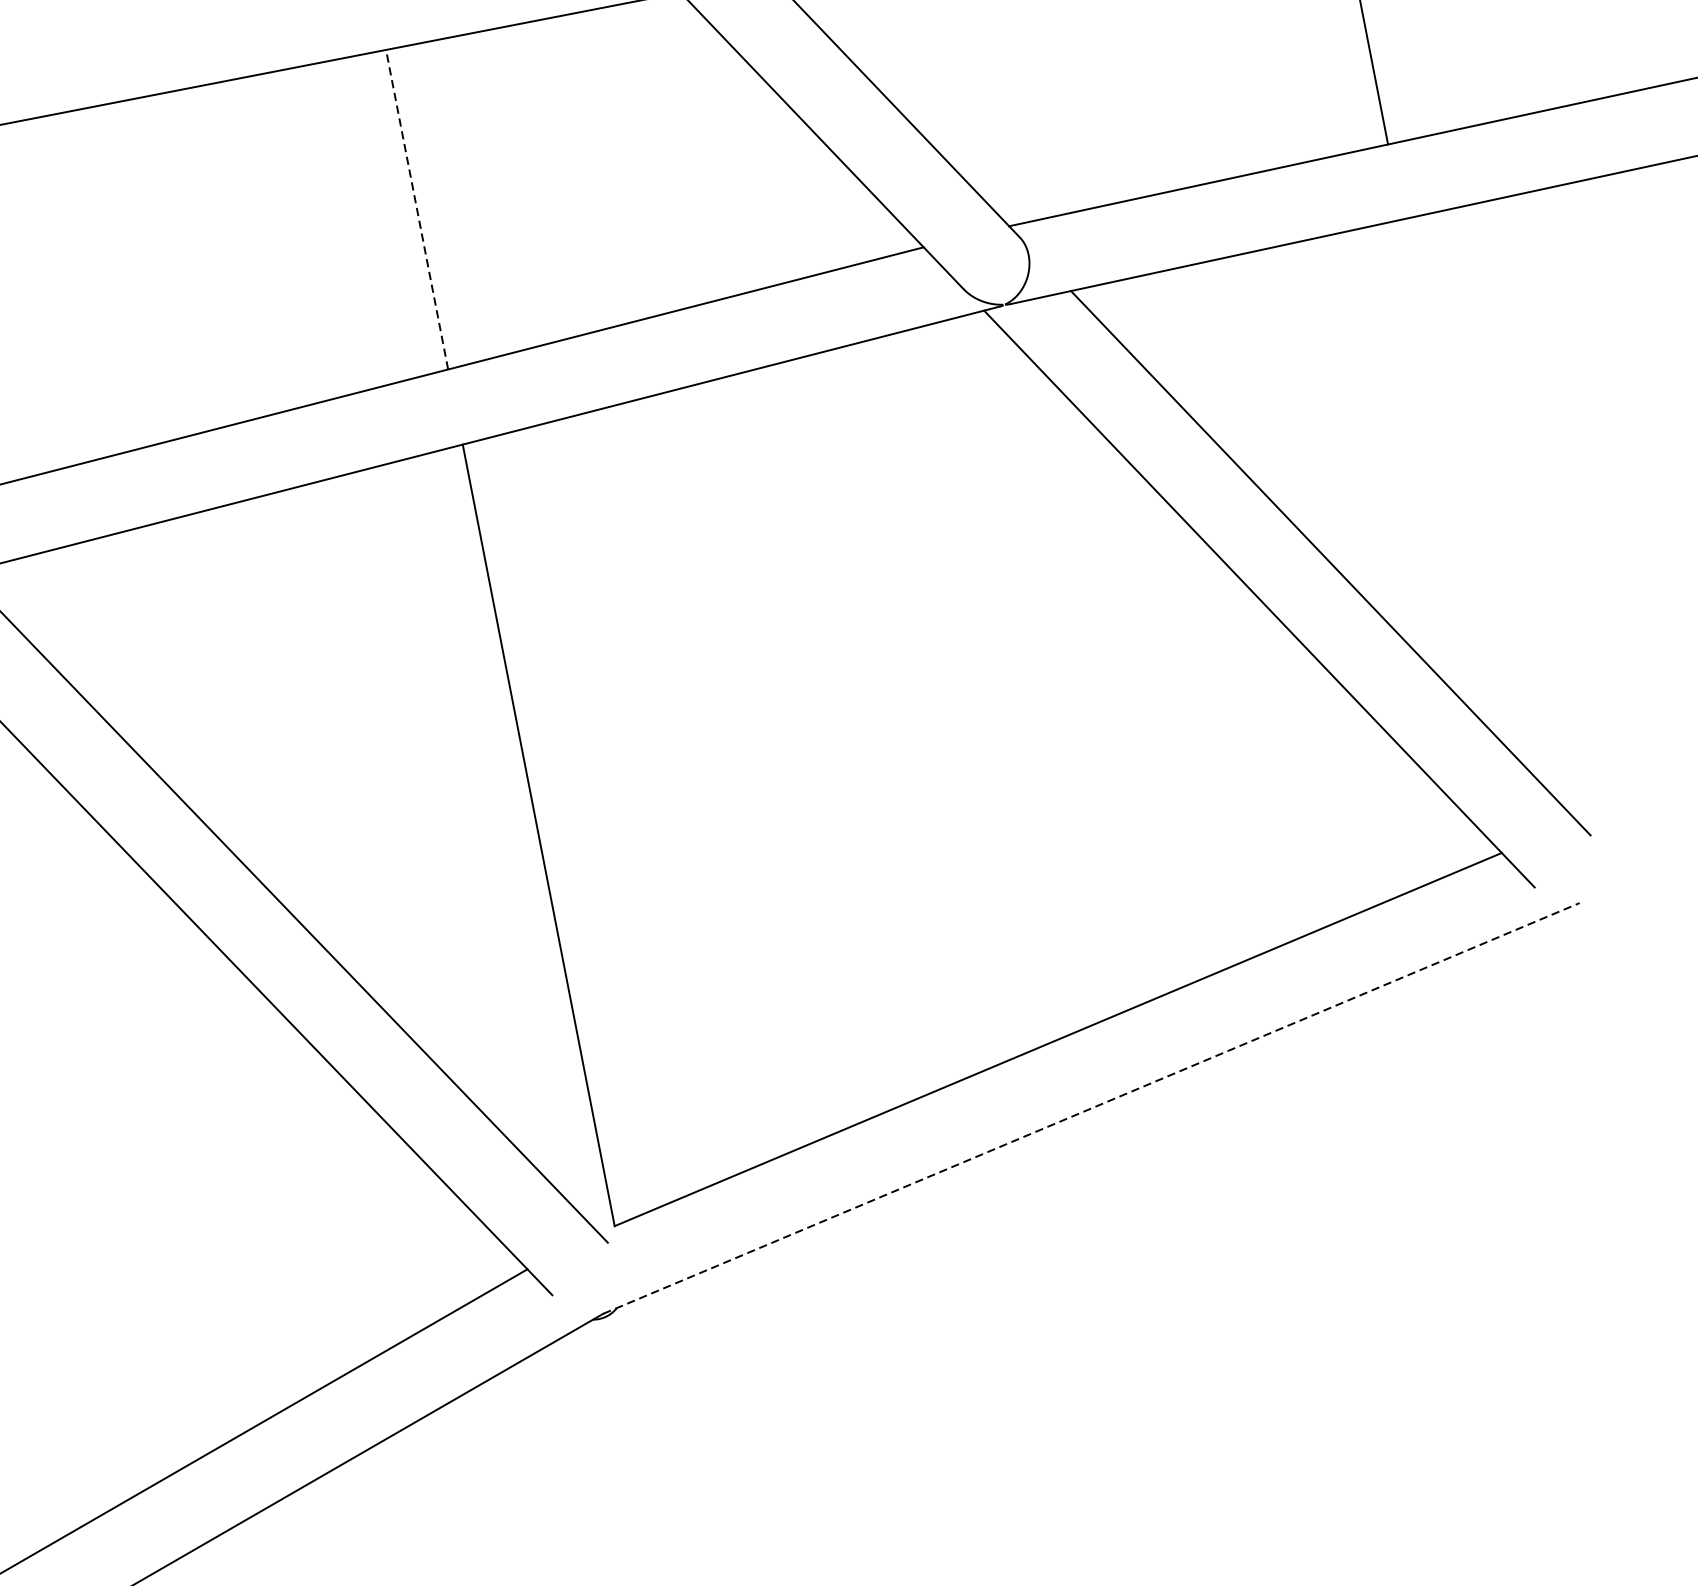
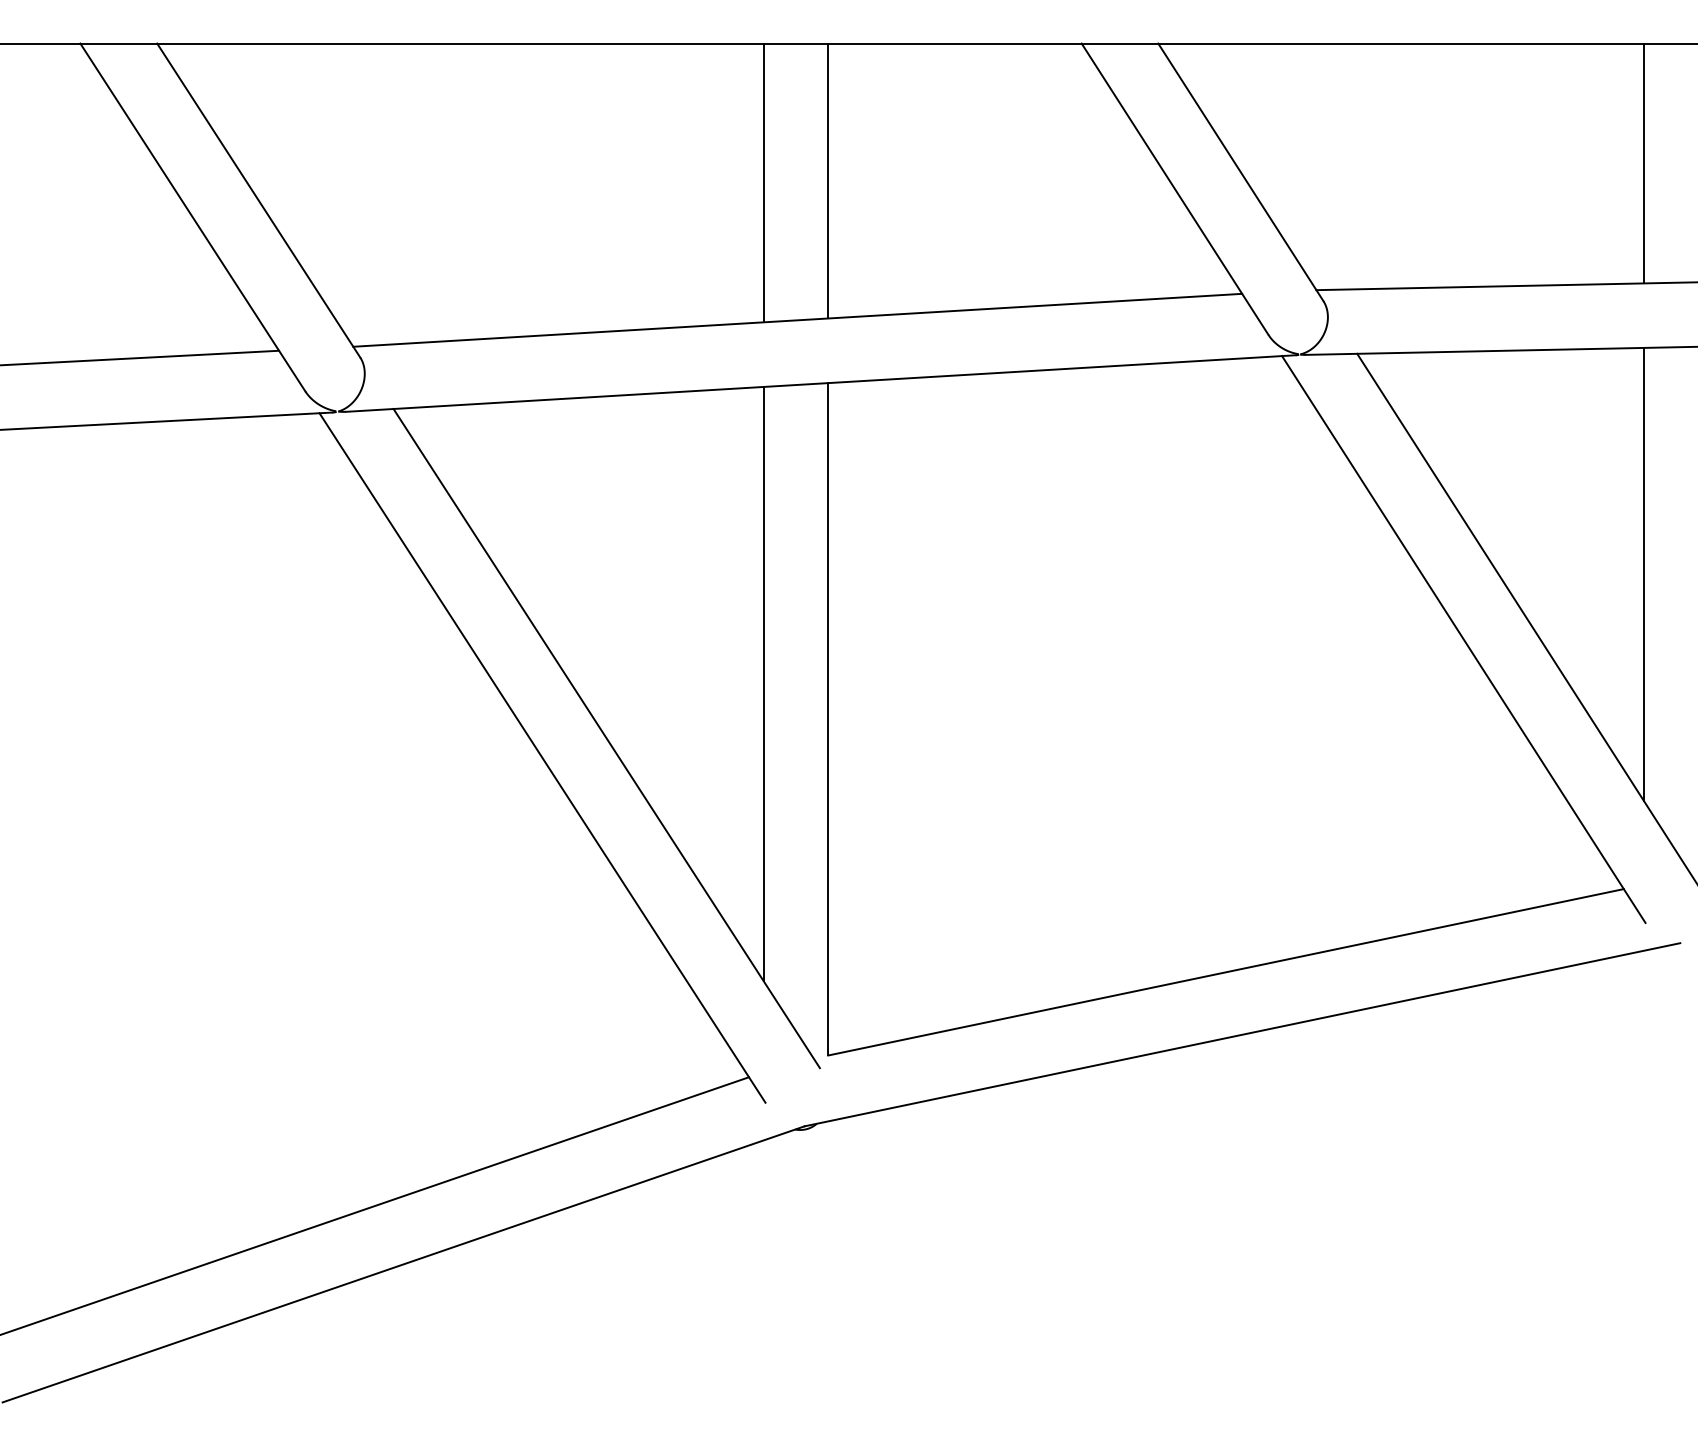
line: (417, 209) -> (828, 180), dashed -> solid
line: (342, 226) -> (763, 182), added
line: (1453, 481) -> (1643, 573), added
line: (455, 808) -> (763, 683), added
line: (1091, 1108) -> (1242, 1034), dashed -> solid

